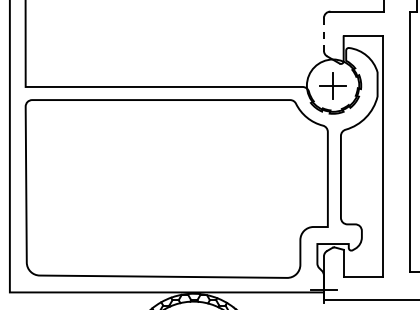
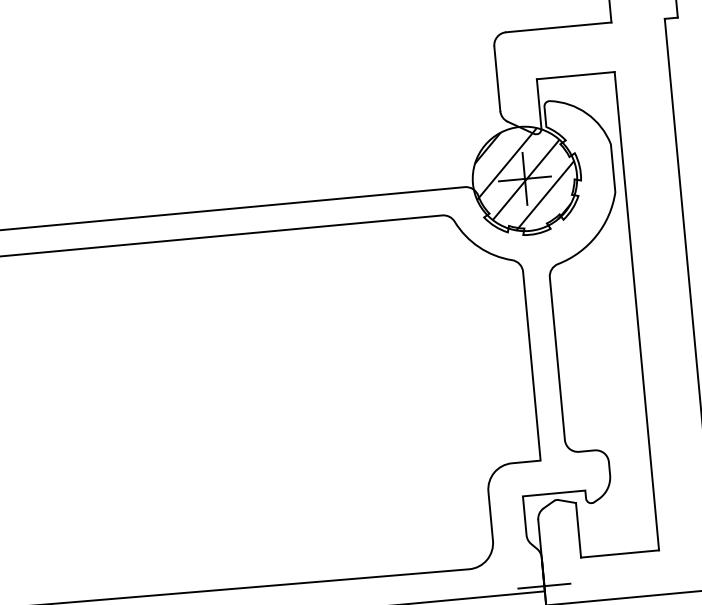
line: (323, 34) -> (496, 79), dashed -> solid
hatch: (333, 85) -> (525, 178), added

